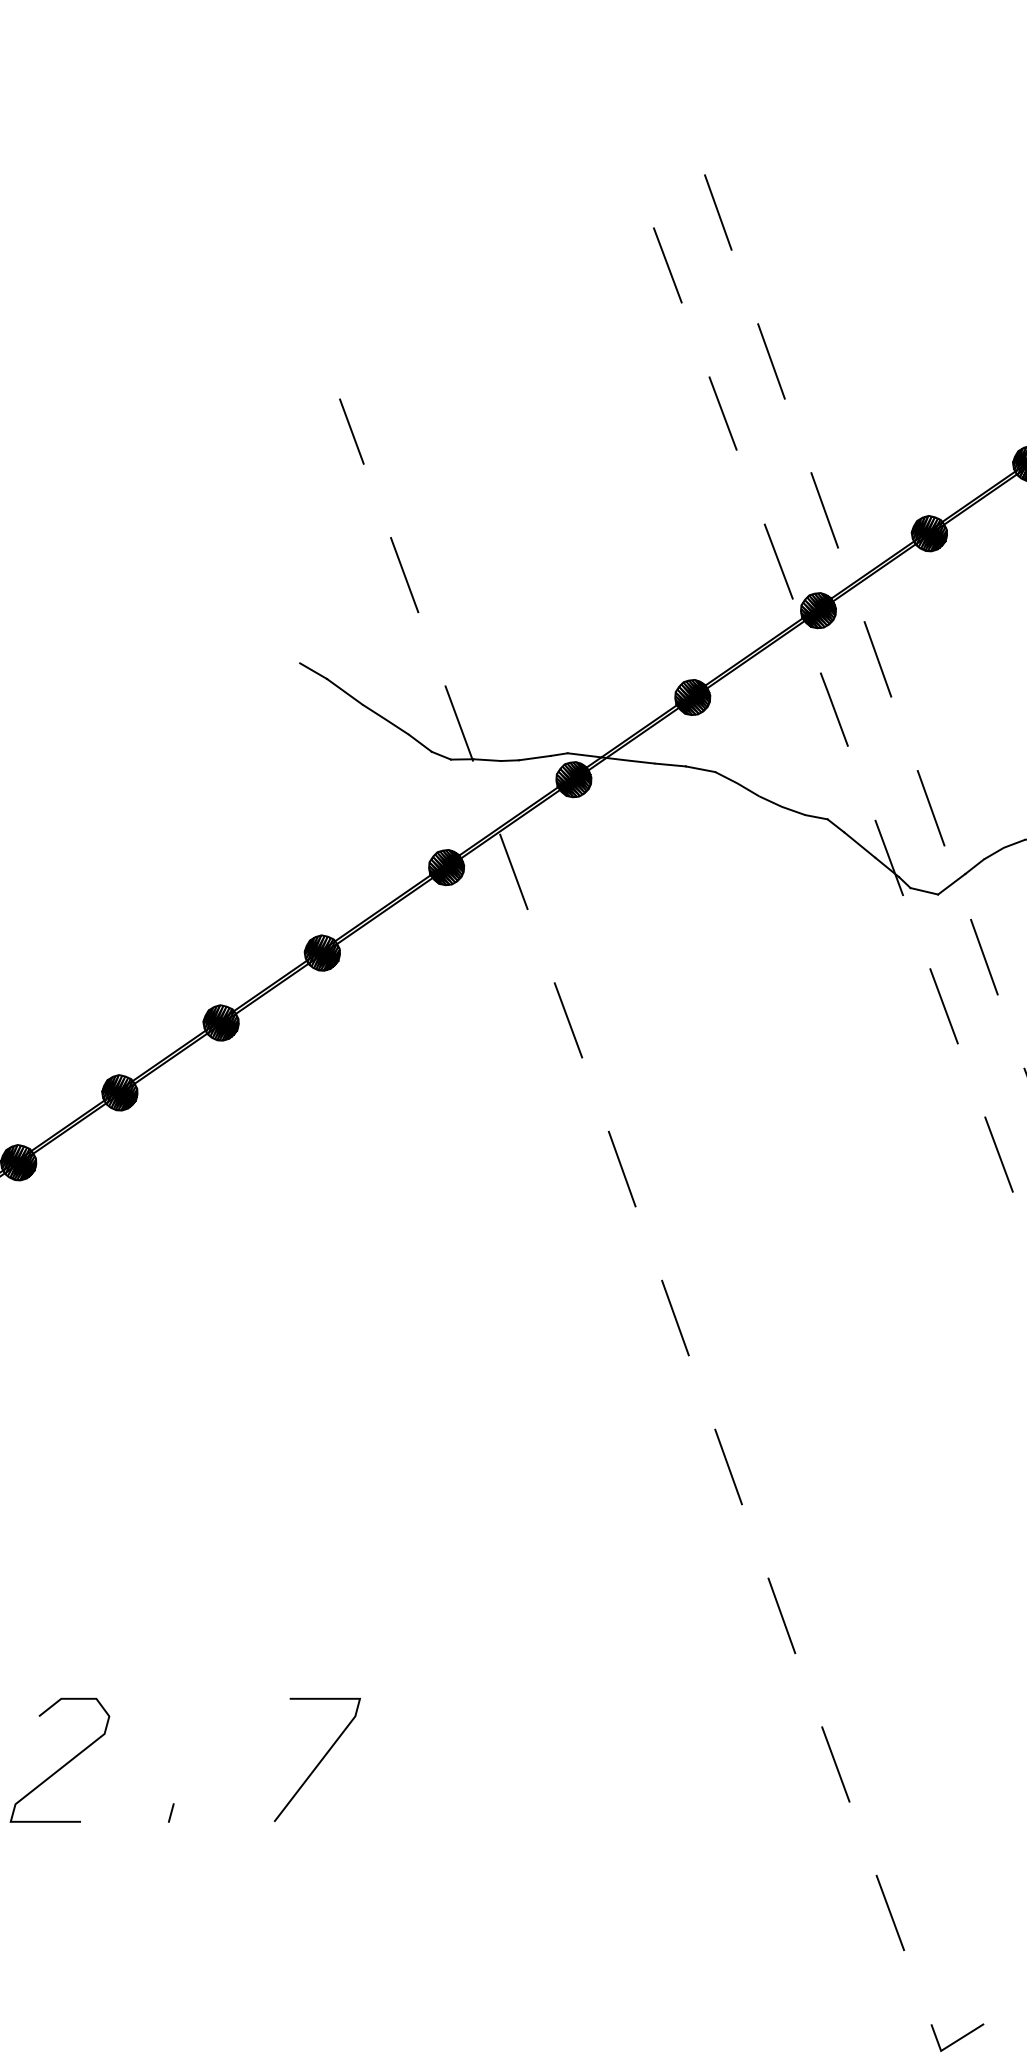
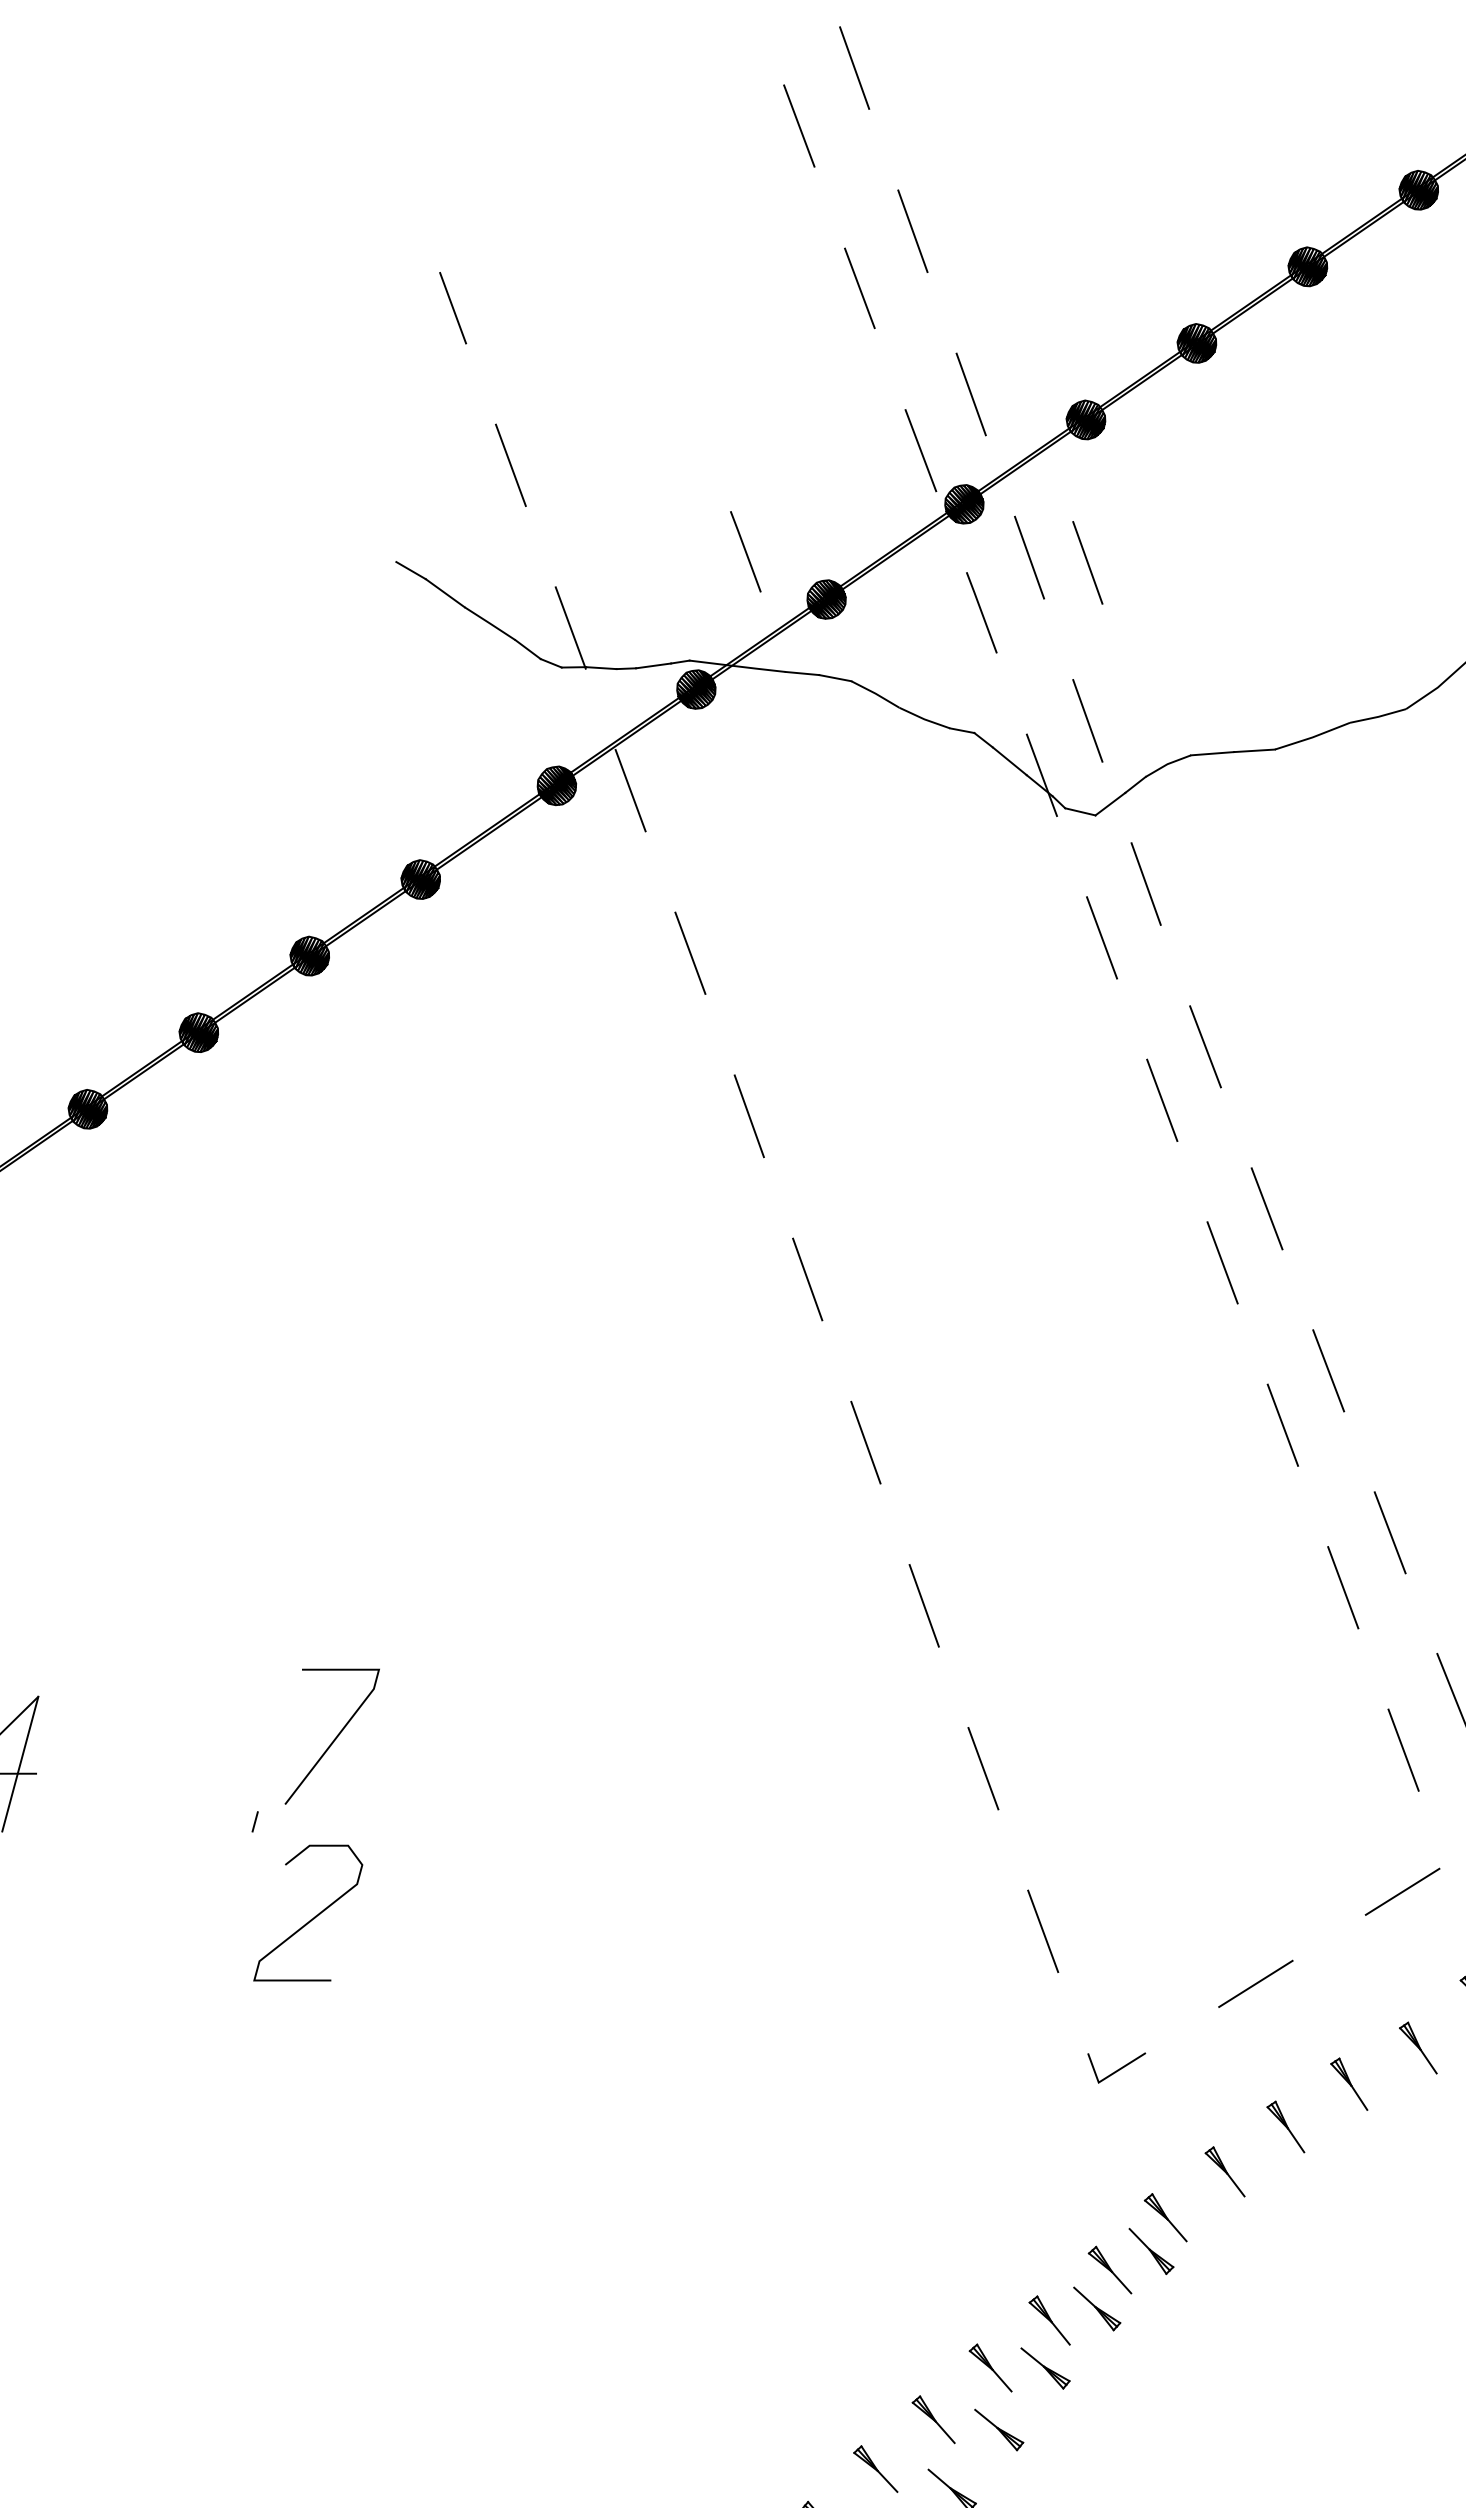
line: (618, 653) -> (745, 551), added
line: (930, 663) -> (1087, 562), added
line: (319, 1761) -> (334, 1738), moved
curve: (64, 1764) -> (313, 1917), moved

